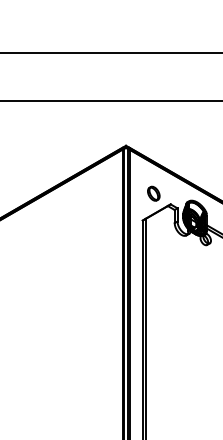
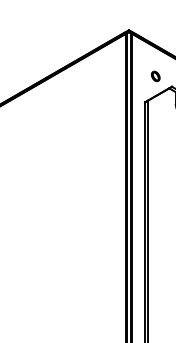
part: (153, 193) -> (155, 76), size x0.7

